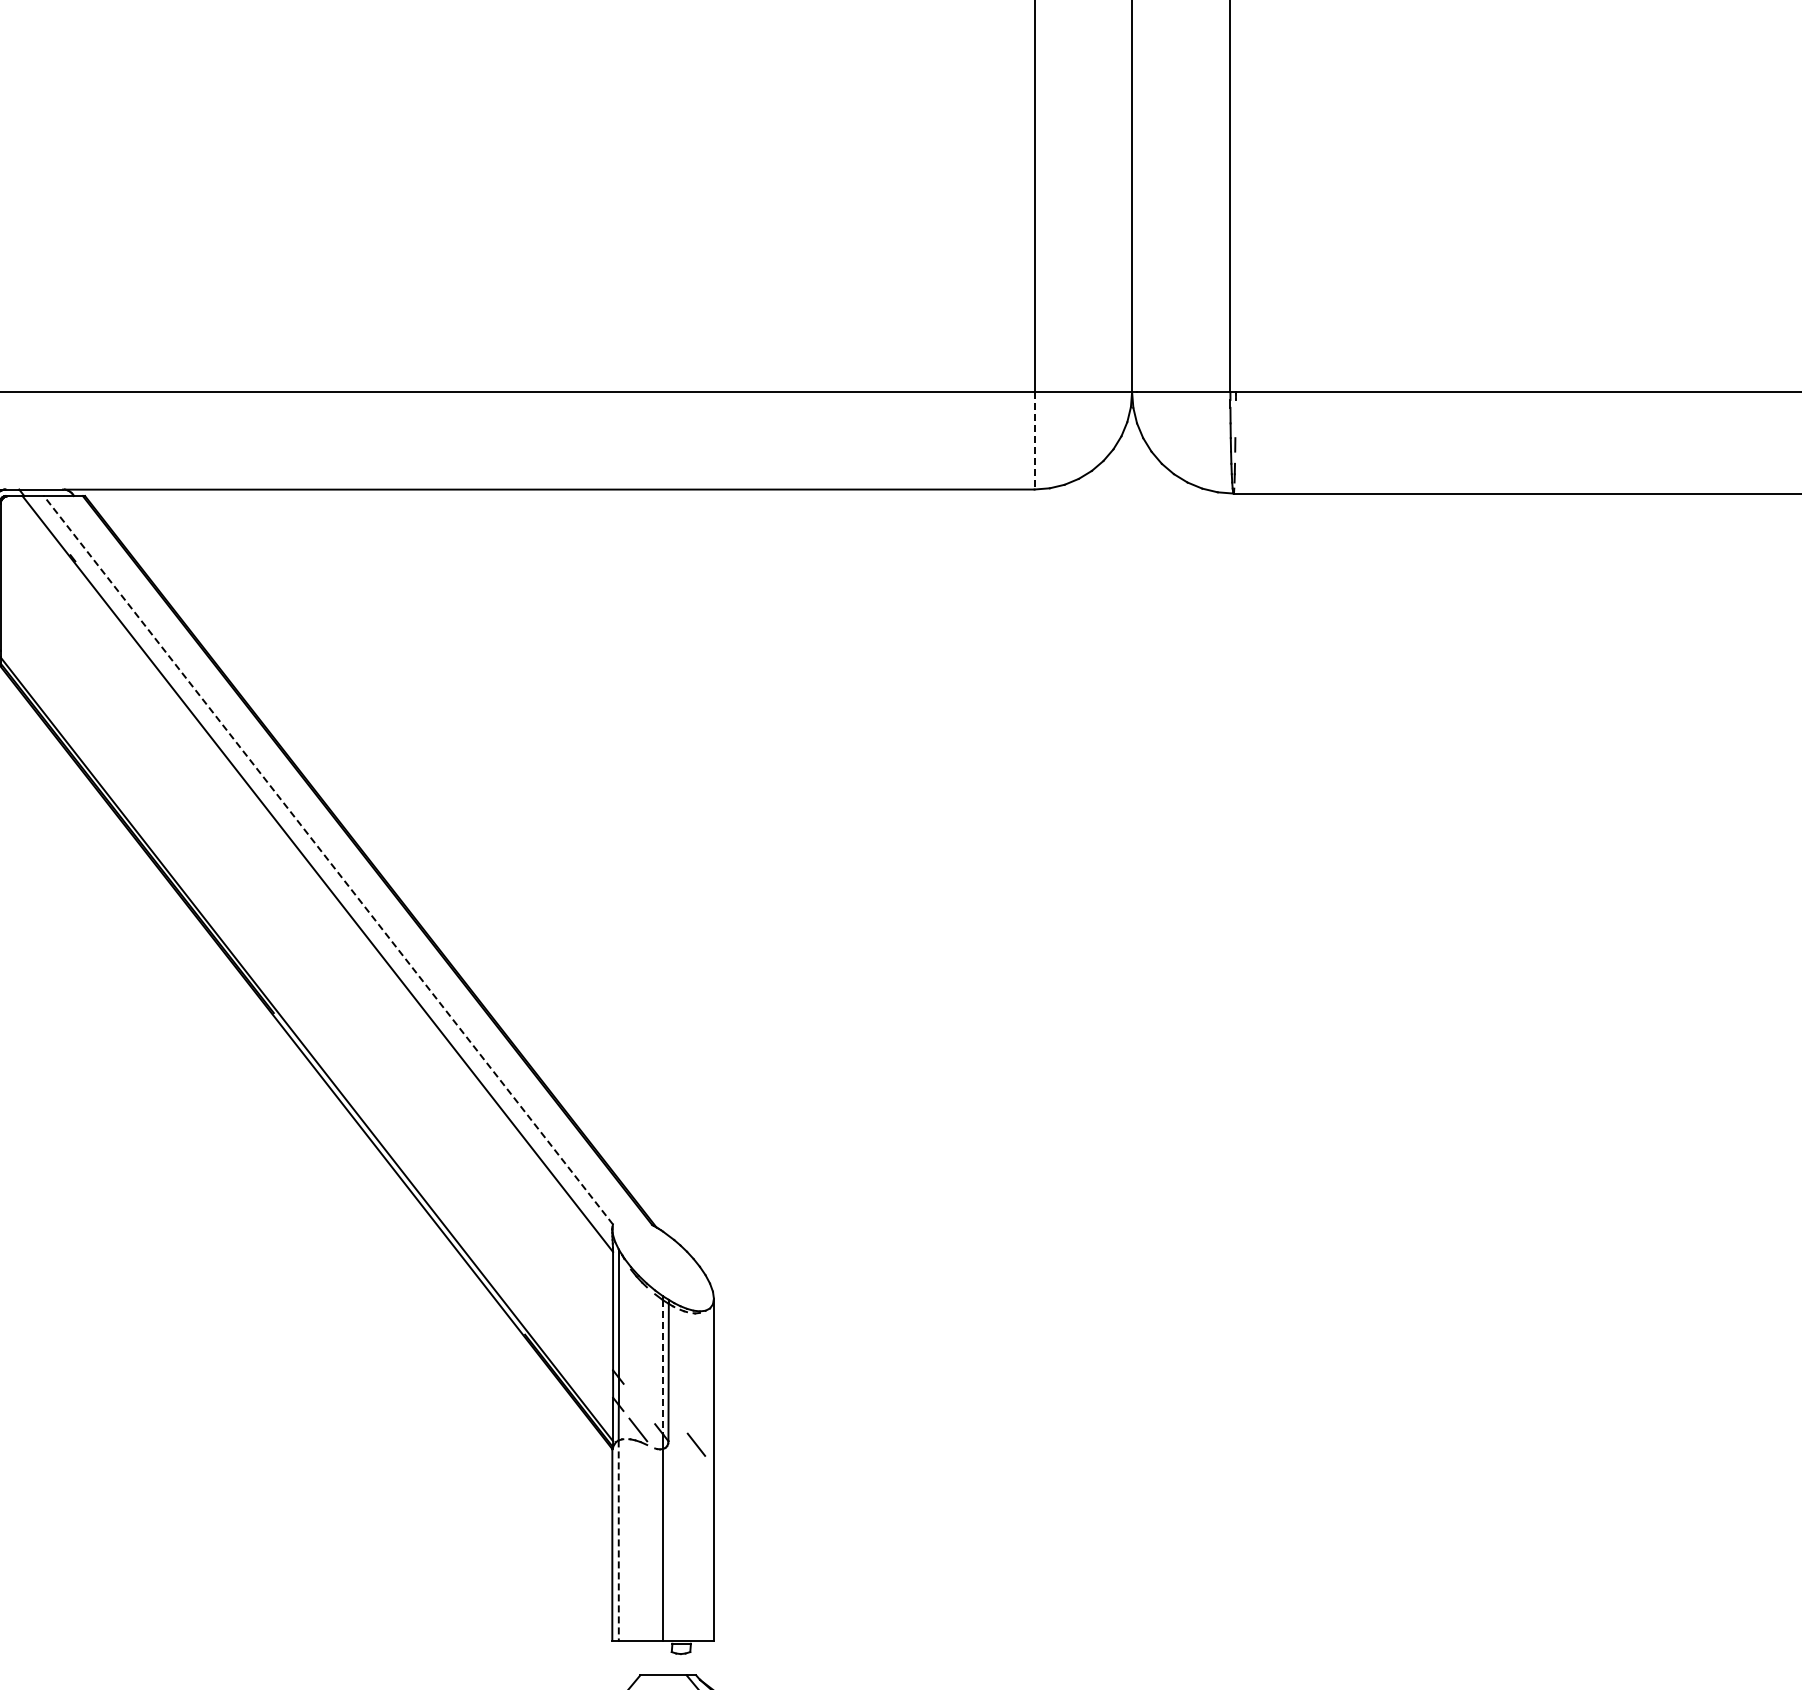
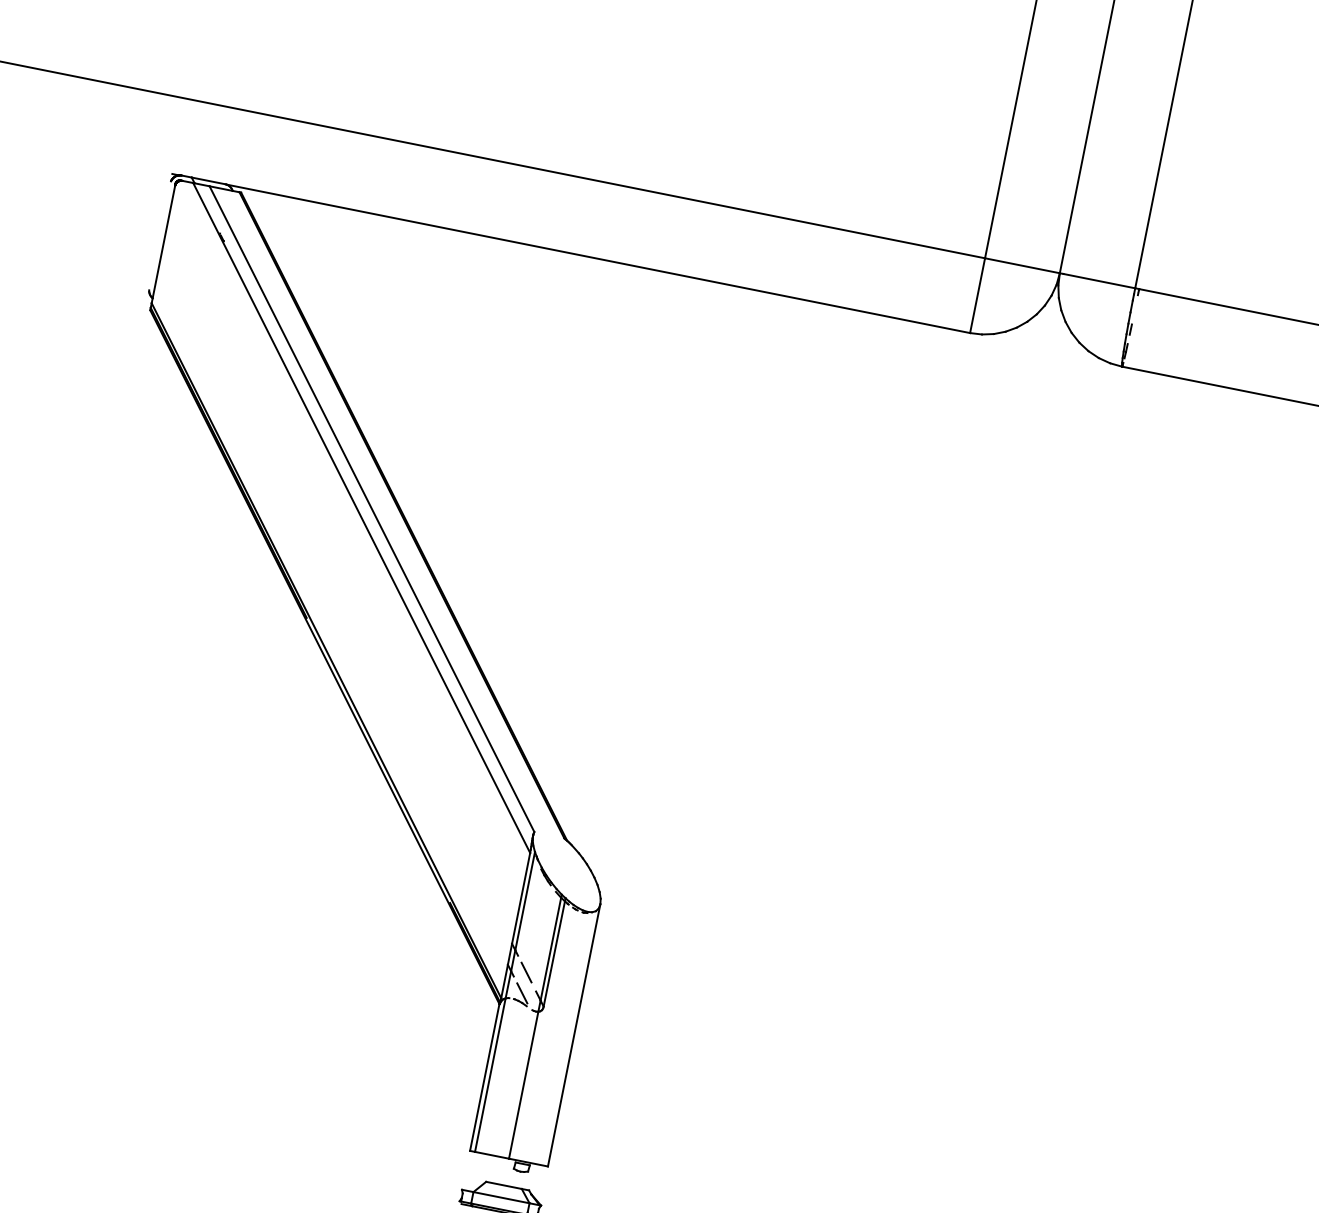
line: (1034, 440) -> (977, 295), dashed -> solid
line: (328, 859) -> (372, 508), dashed -> solid
line: (663, 1367) -> (551, 949), dashed -> solid
line: (696, 1444) -> (526, 972), moved
line: (618, 1541) -> (490, 1075), dashed -> solid

